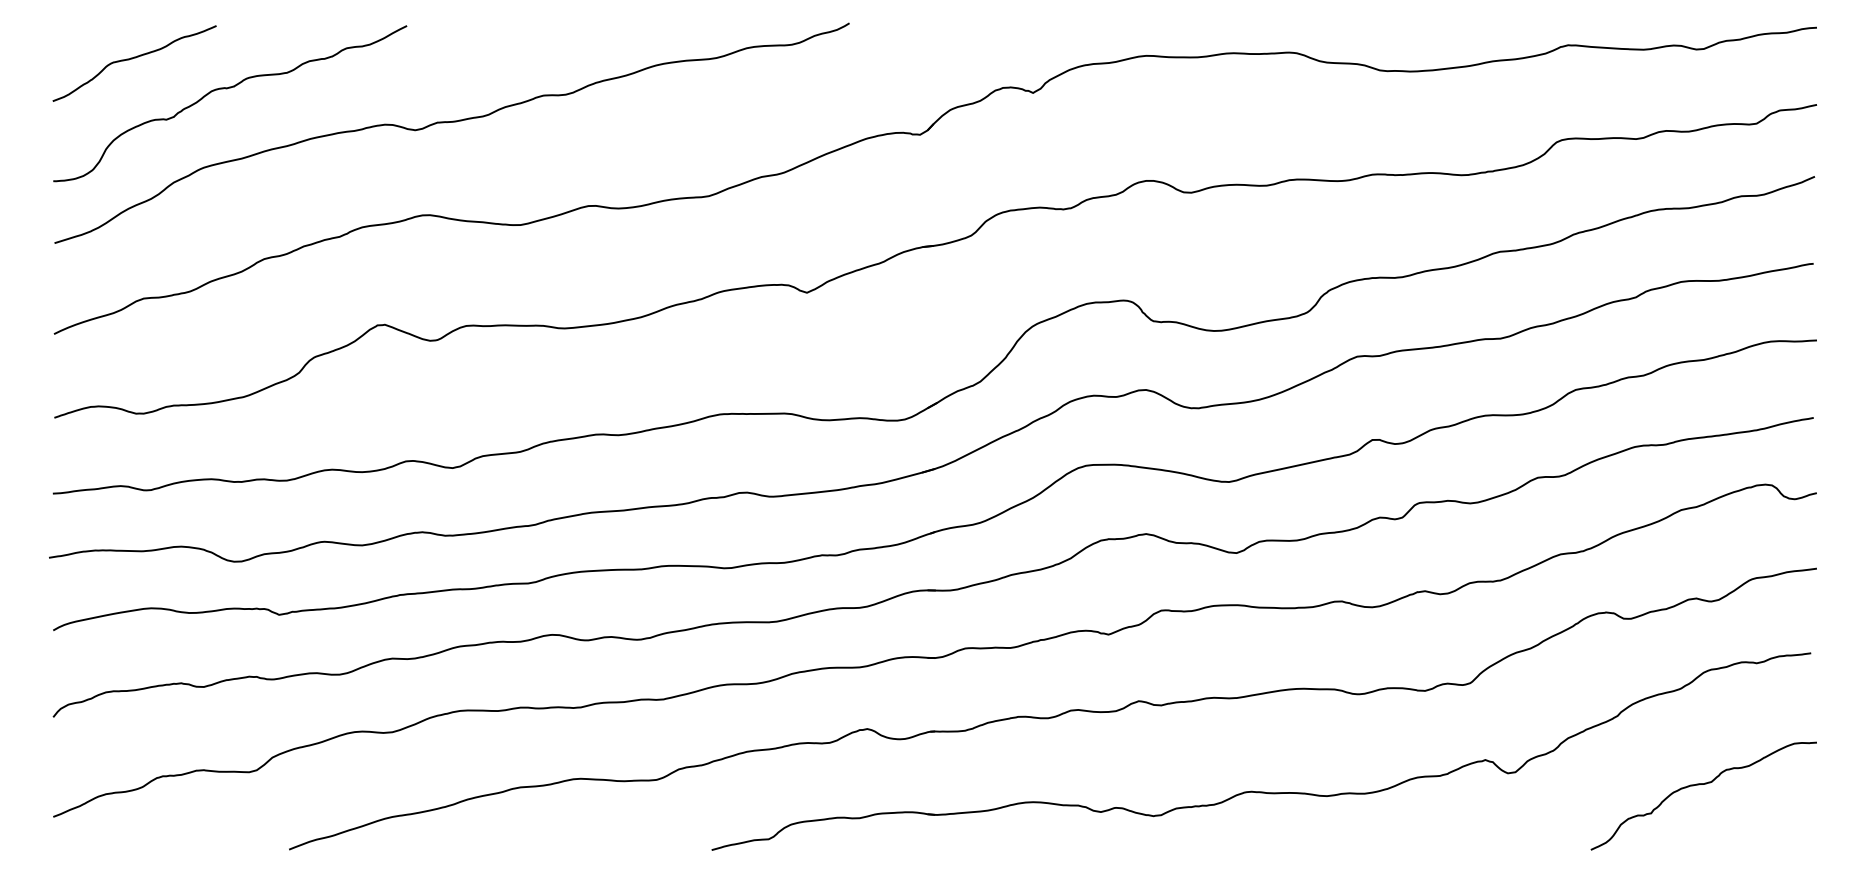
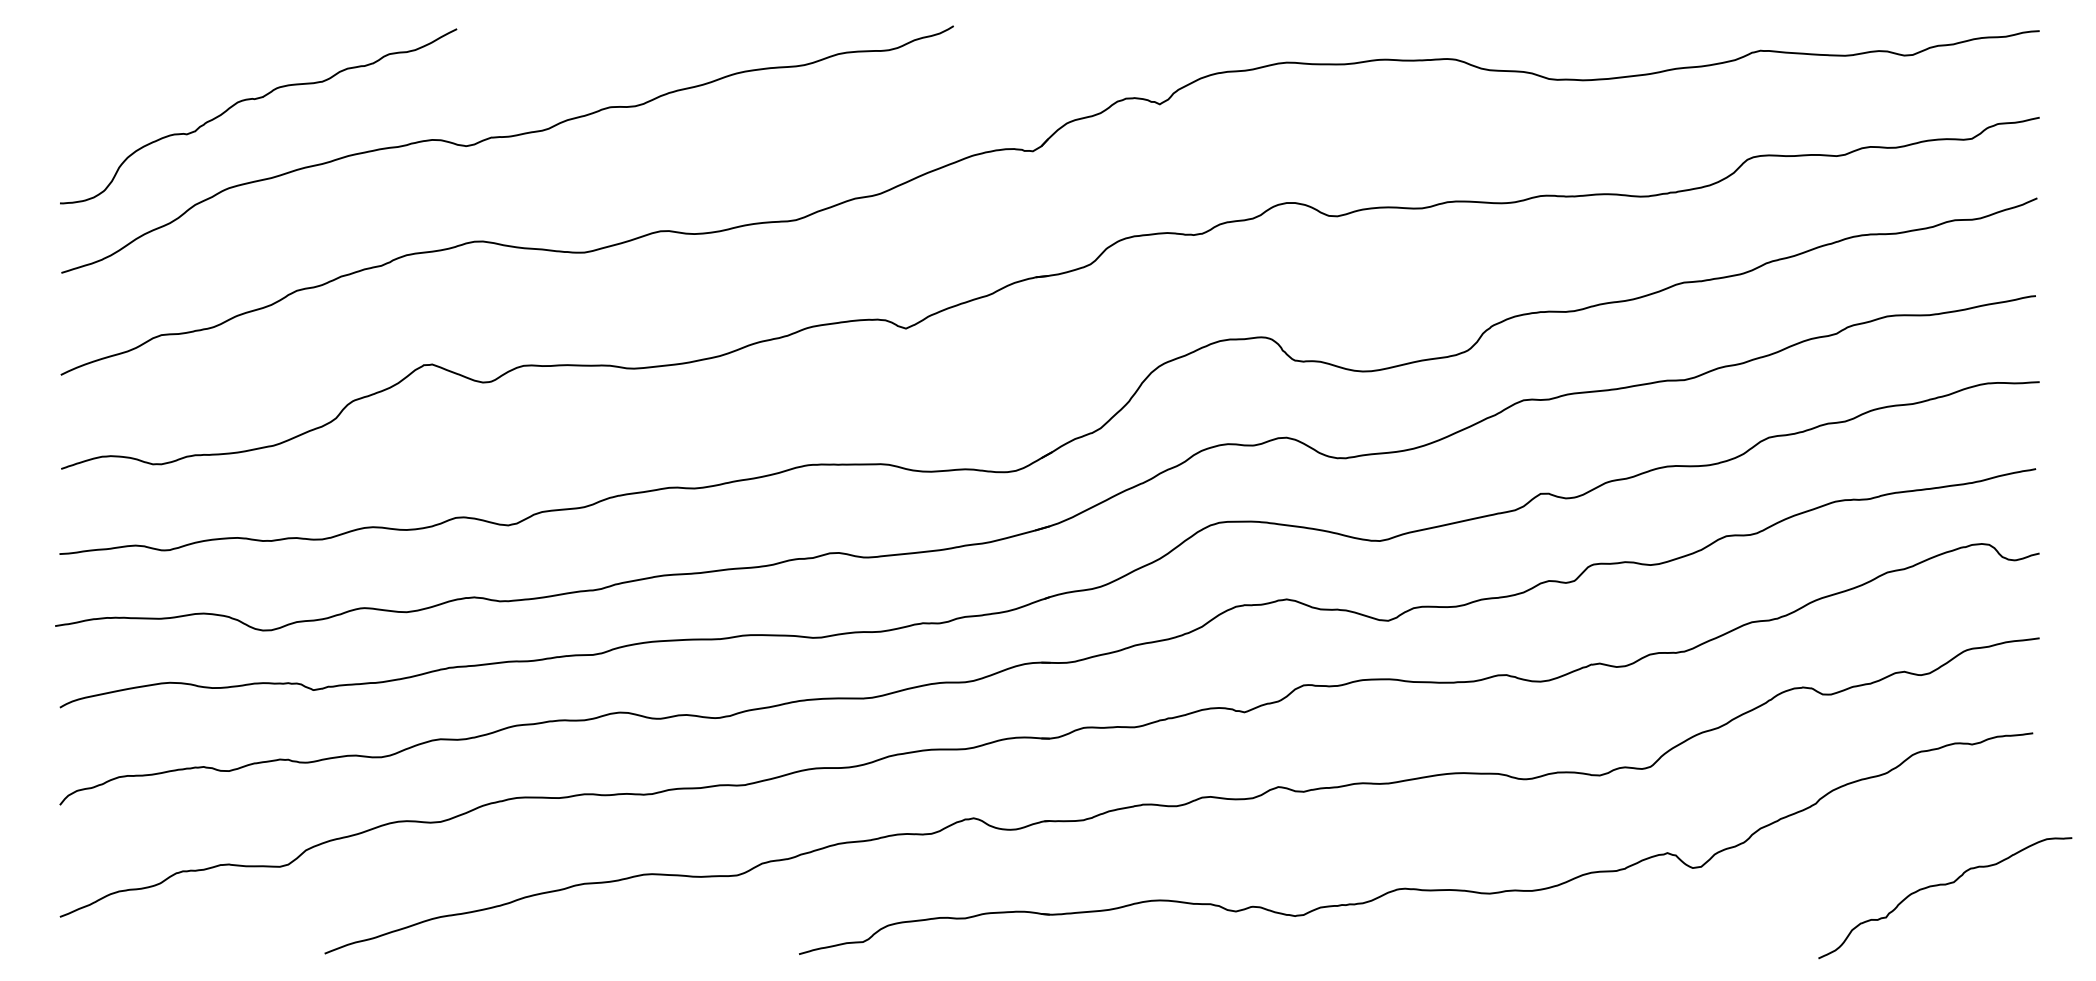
curve: (132, 59) -> (148, 66), removed
curve: (1699, 785) -> (1940, 886), moved

